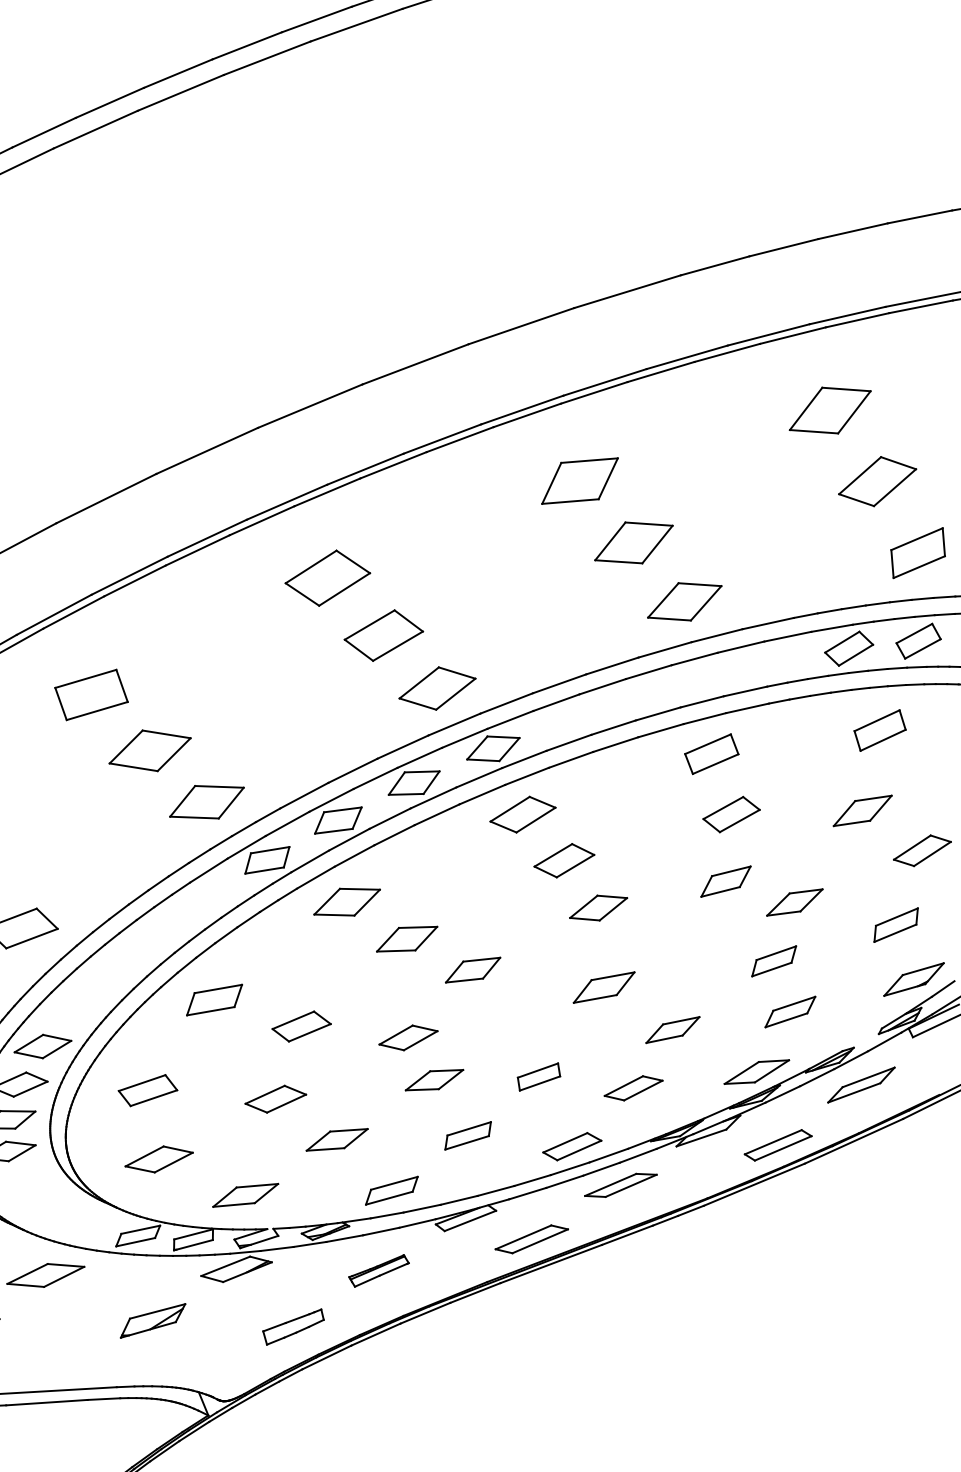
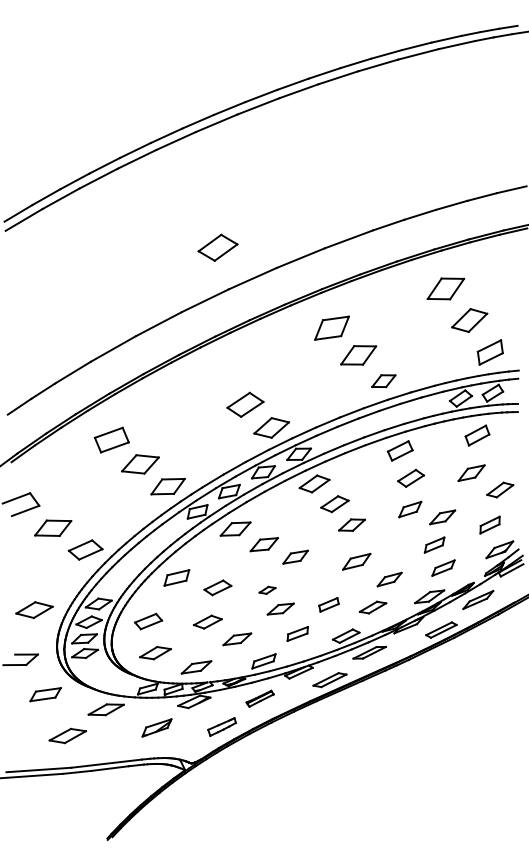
part: (326, 577) -> (217, 247), moved
part: (684, 600) -> (383, 380), size x0.7
part: (408, 1038) -> (267, 590), size x0.6

